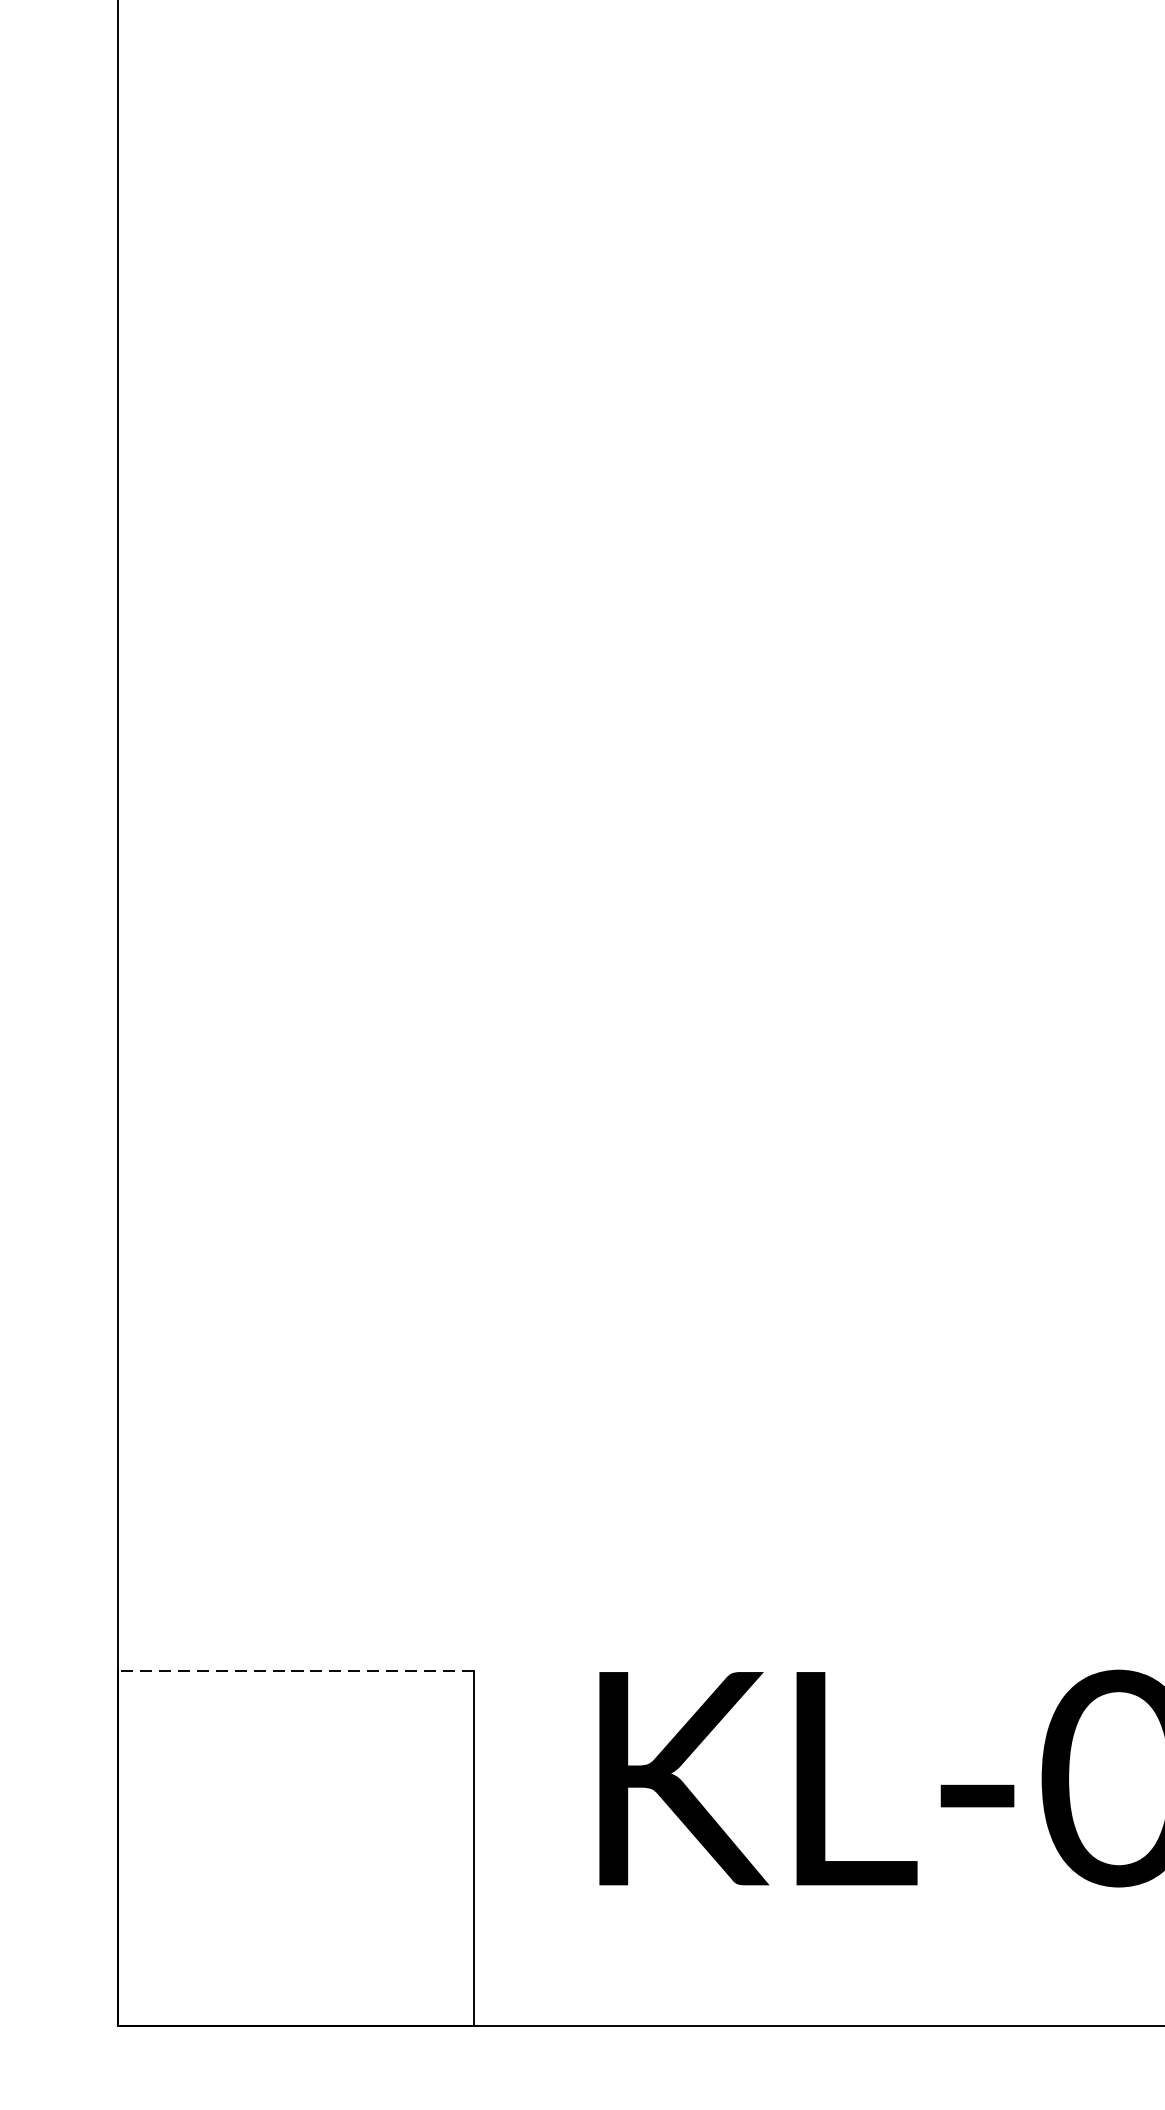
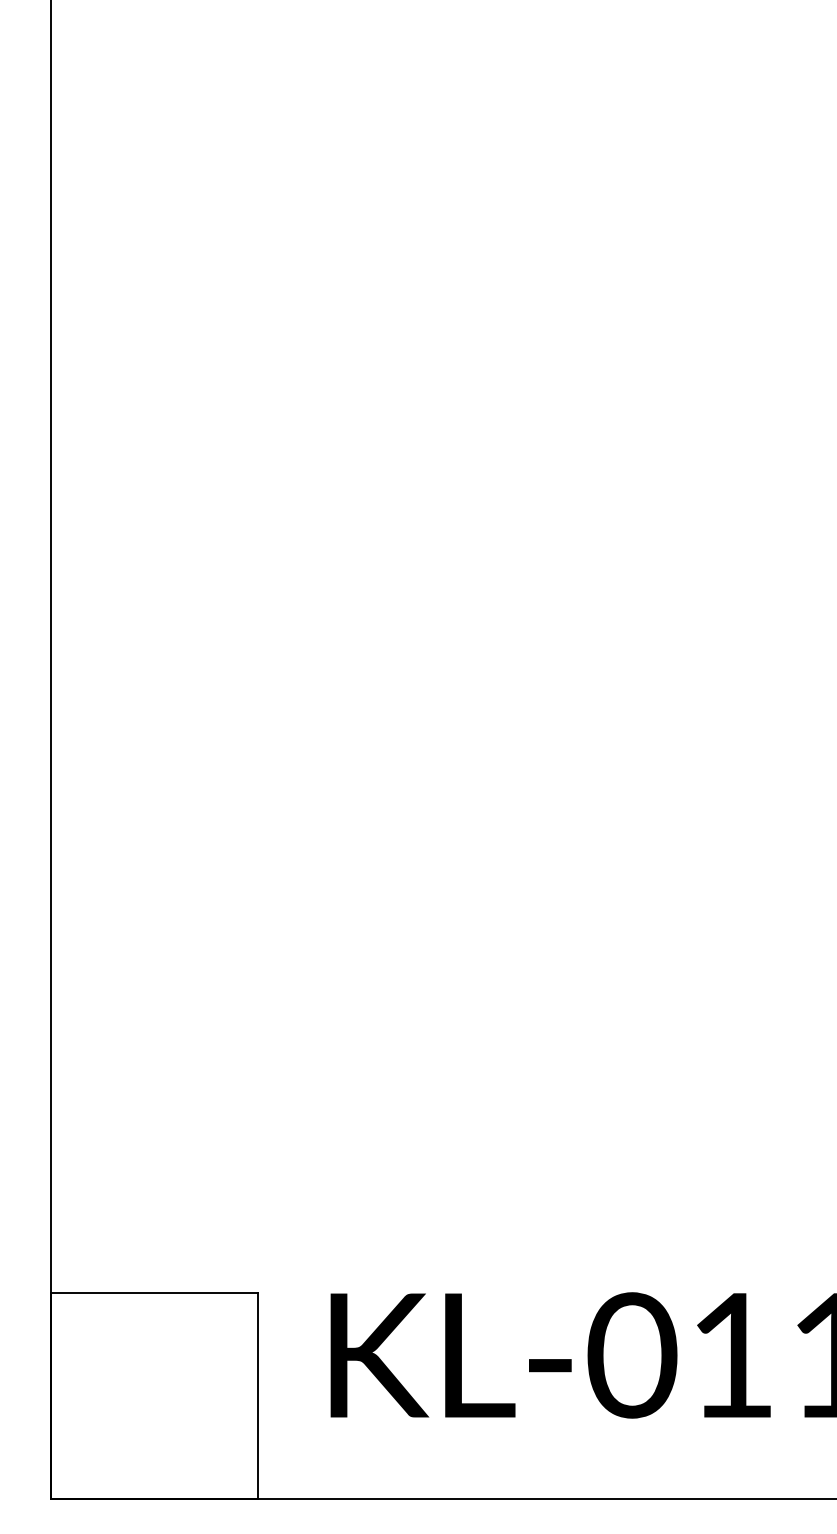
line: (296, 1670) -> (154, 1292), dashed -> solid

